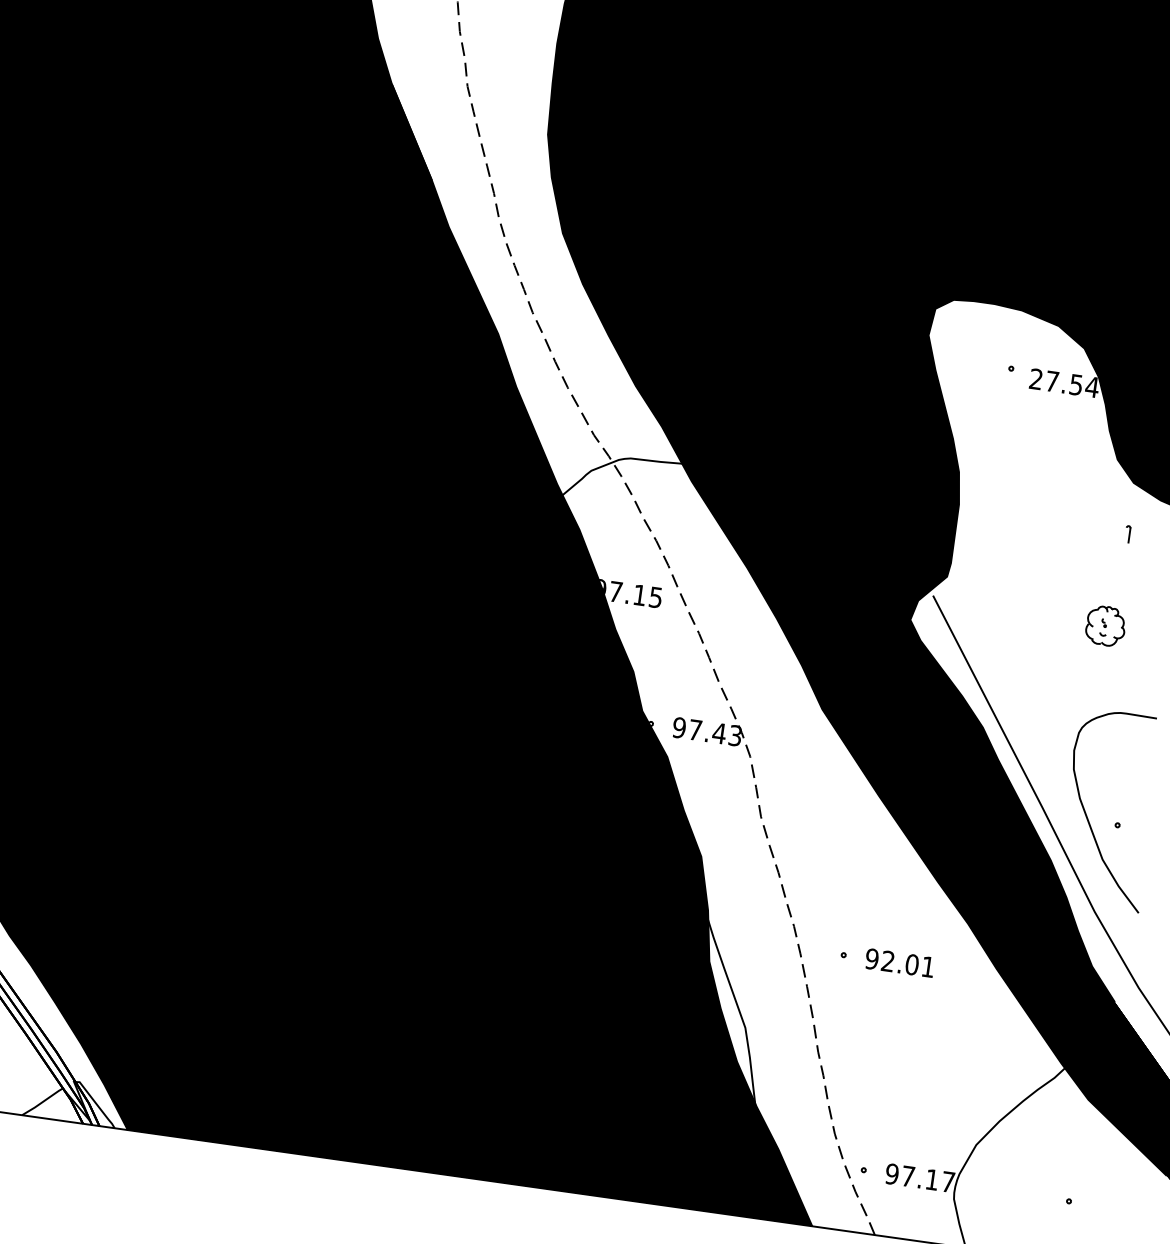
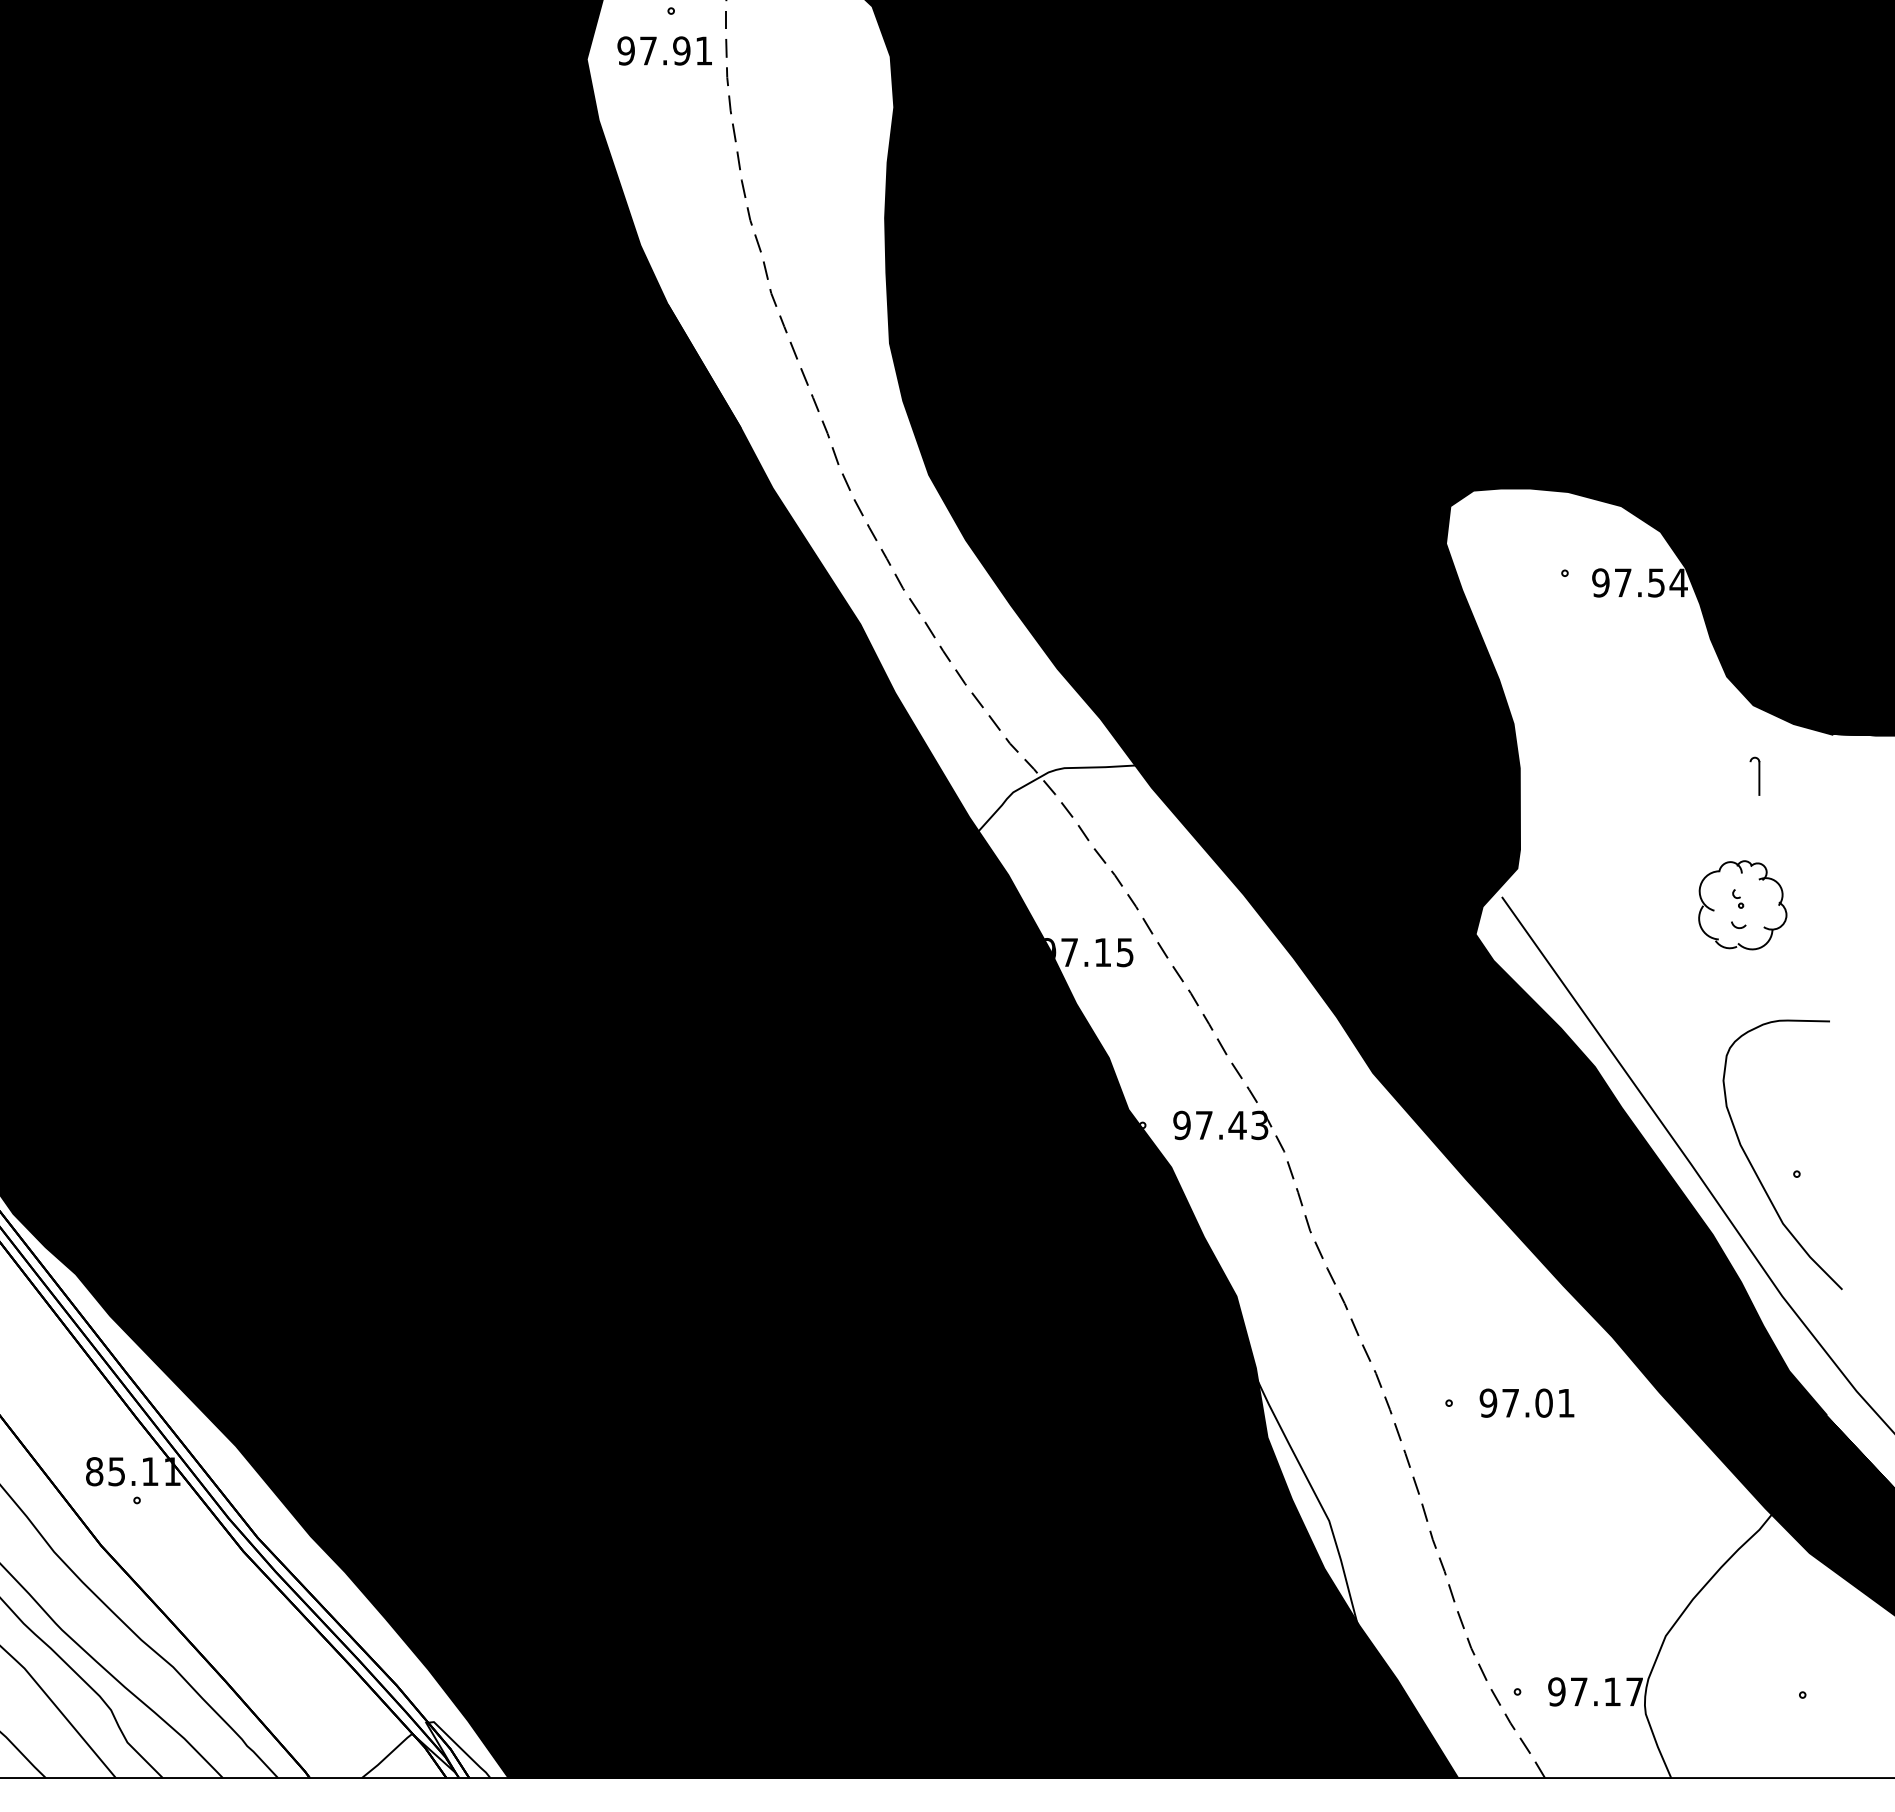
text: (1035, 378) -> (1600, 582), 27.54 -> 97.54
part: (1127, 533) -> (1754, 775), size x1.67
part: (1105, 626) -> (1742, 905), size x1.67
text: (888, 960) -> (1510, 1402), 92.01 -> 97.01

